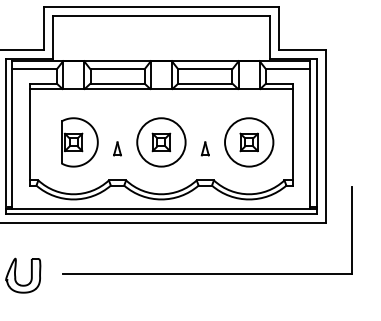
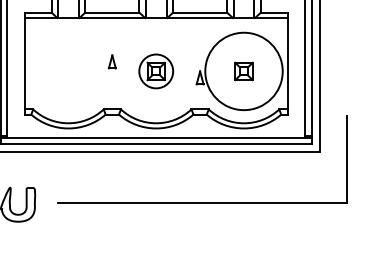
part: (79, 142) -> (74, 71), removed
circle: (161, 142) -> (156, 71), size x0.7
circle: (249, 142) -> (244, 71), size x1.6
part: (117, 148) -> (112, 61), moved

